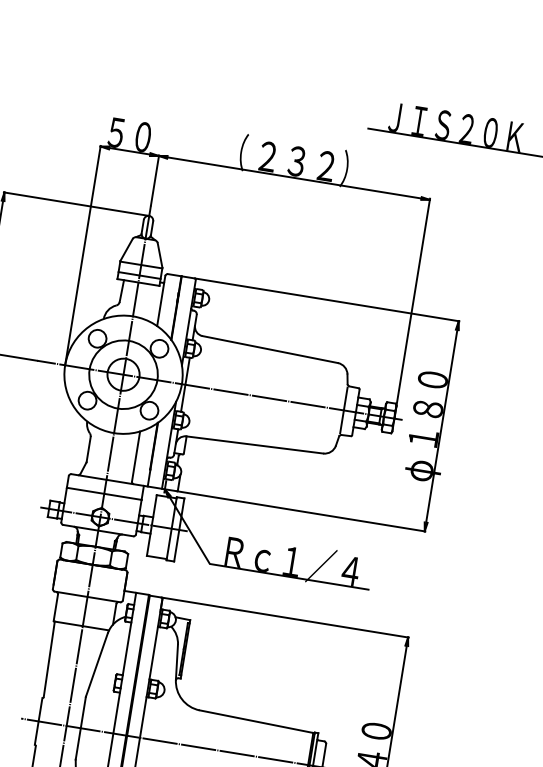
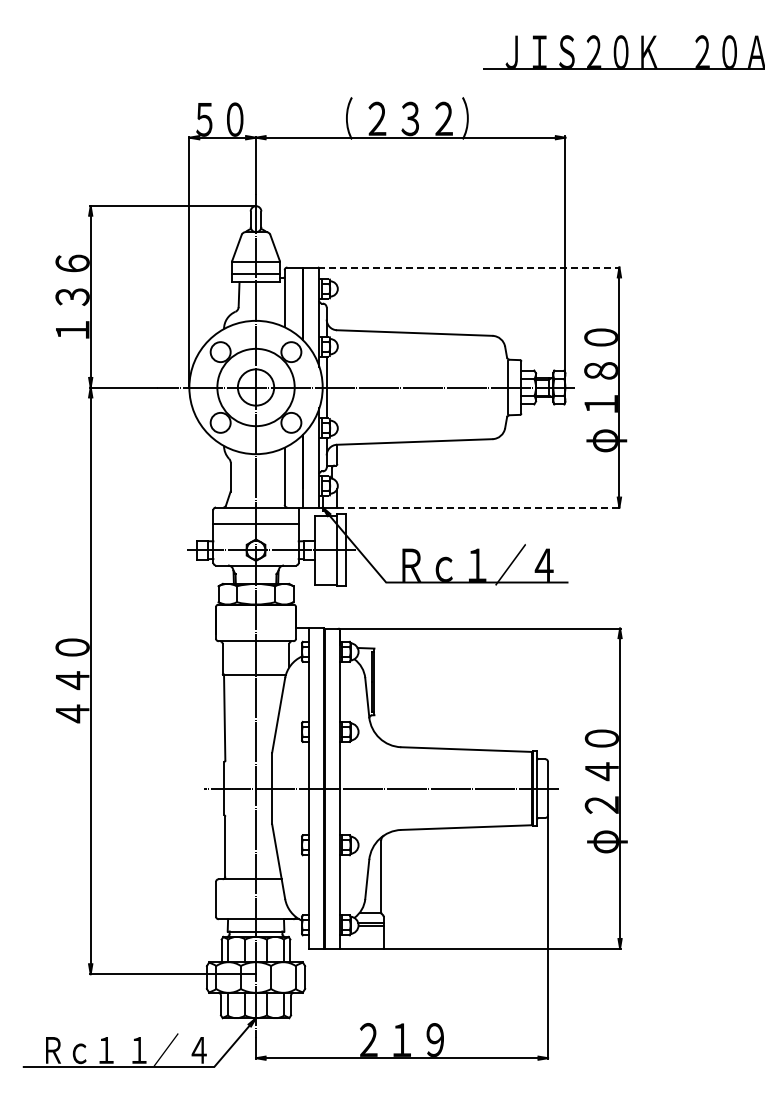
line: (327, 299) -> (469, 267), solid -> dashed
line: (301, 511) -> (478, 507), solid -> dashed

